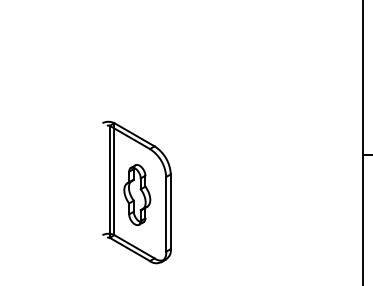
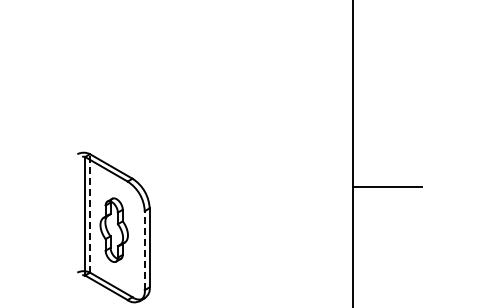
line: (114, 178) -> (90, 212), solid -> dashed
line: (165, 214) -> (144, 250), solid -> dashed

